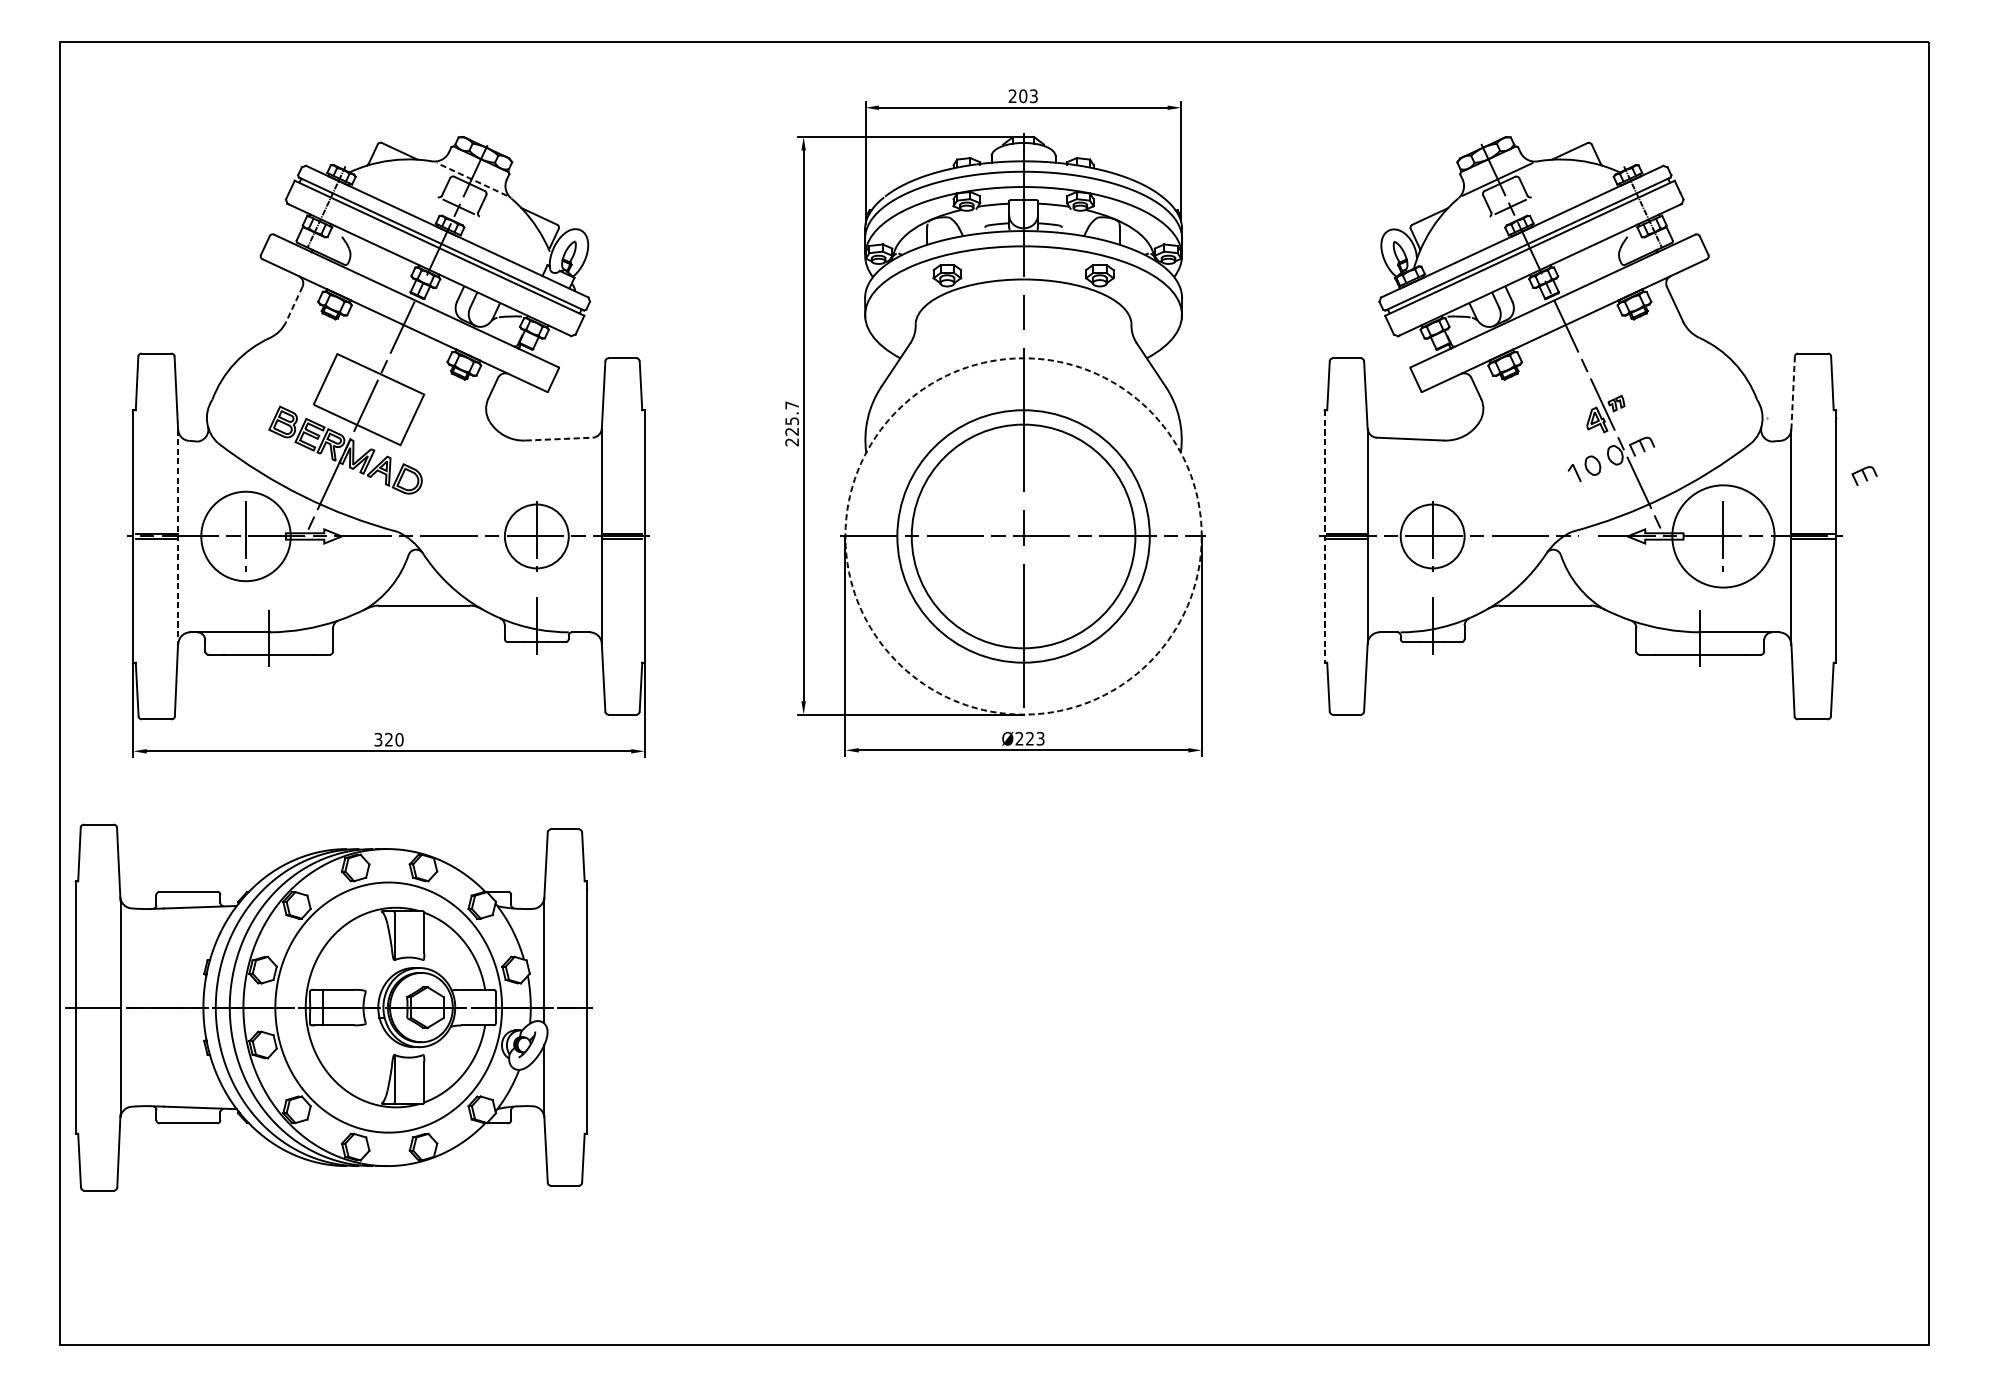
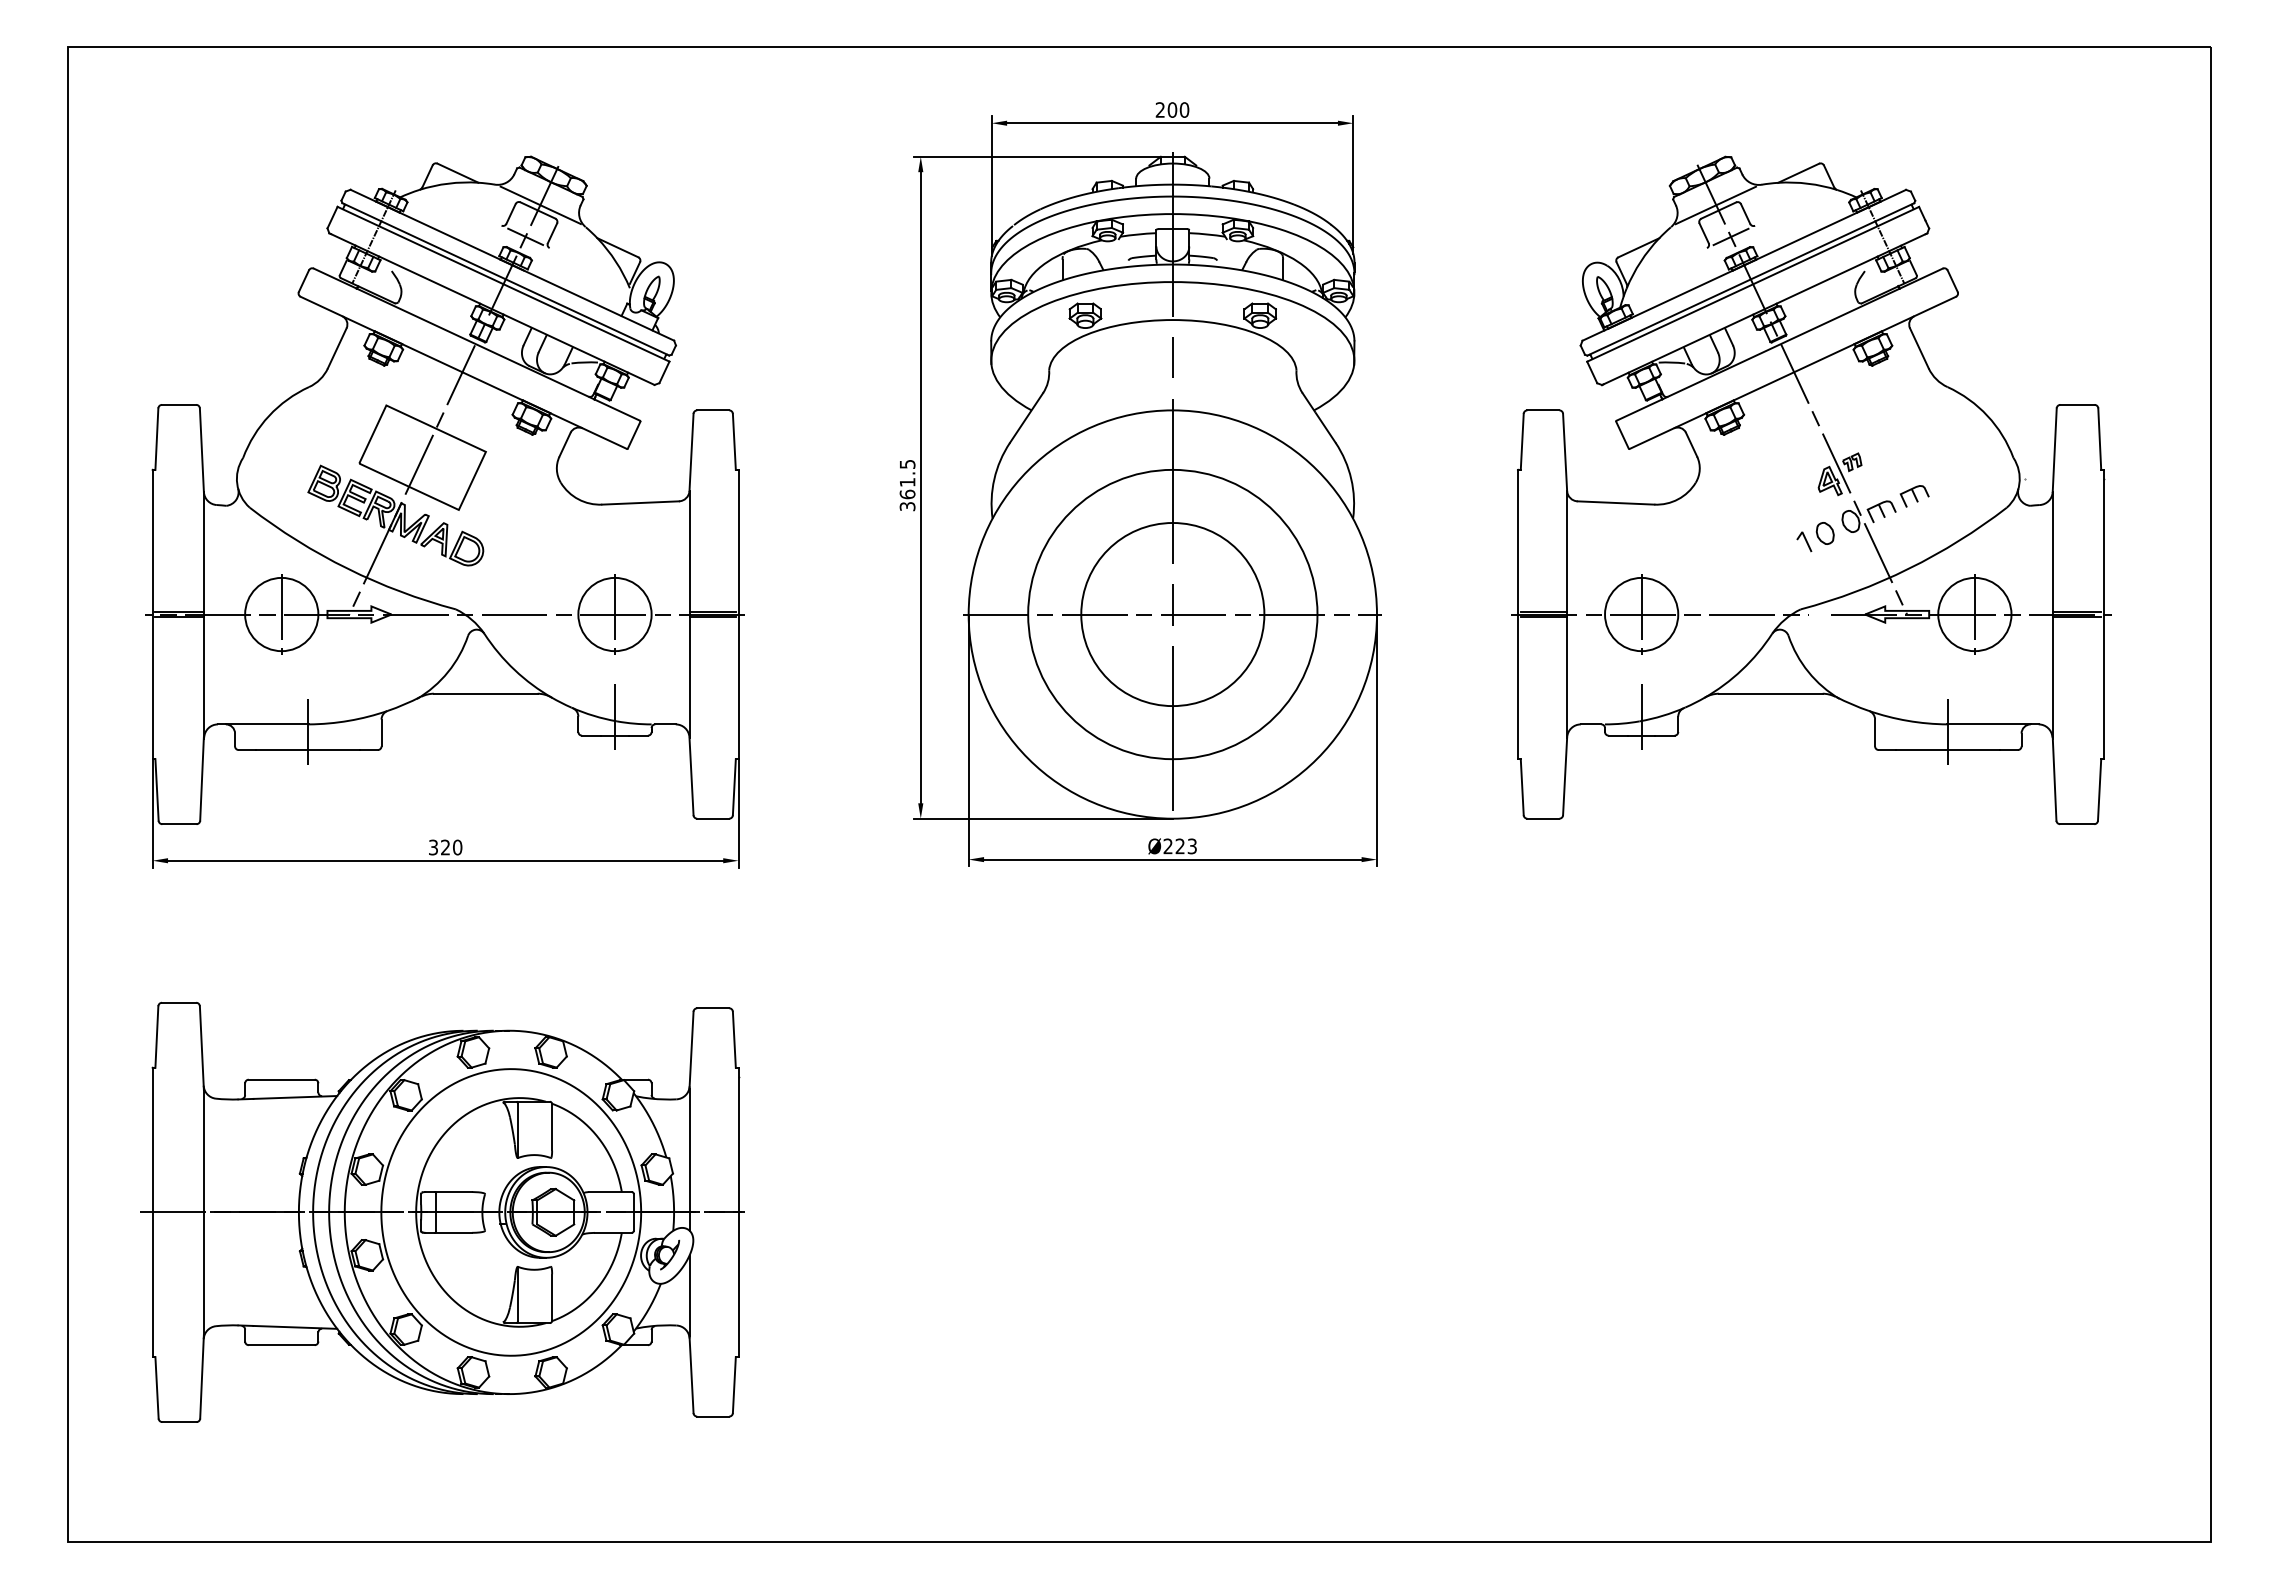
text: (1033, 95) -> (1184, 109), 203 -> 200
line: (471, 179) -> (540, 205), dashed -> solid
line: (294, 304) -> (337, 348), dashed -> solid
line: (1792, 393) -> (2054, 450), dashed -> solid
text: (792, 423) -> (907, 485), 225.7 -> 361.5
line: (559, 438) -> (641, 502), dashed -> solid
part: (1864, 476) -> (1914, 496), moved
circle: (245, 536) -> (281, 614), size x0.71
circle: (1023, 536) -> (1172, 614), dashed -> solid
circle: (1023, 536) -> (1172, 614), size x0.71
line: (1325, 536) -> (1518, 614), dashed -> solid
circle: (1723, 536) -> (1974, 614), size x0.62
line: (177, 537) -> (203, 615), dashed -> solid
part: (328, 1006) -> (442, 1211), moved

